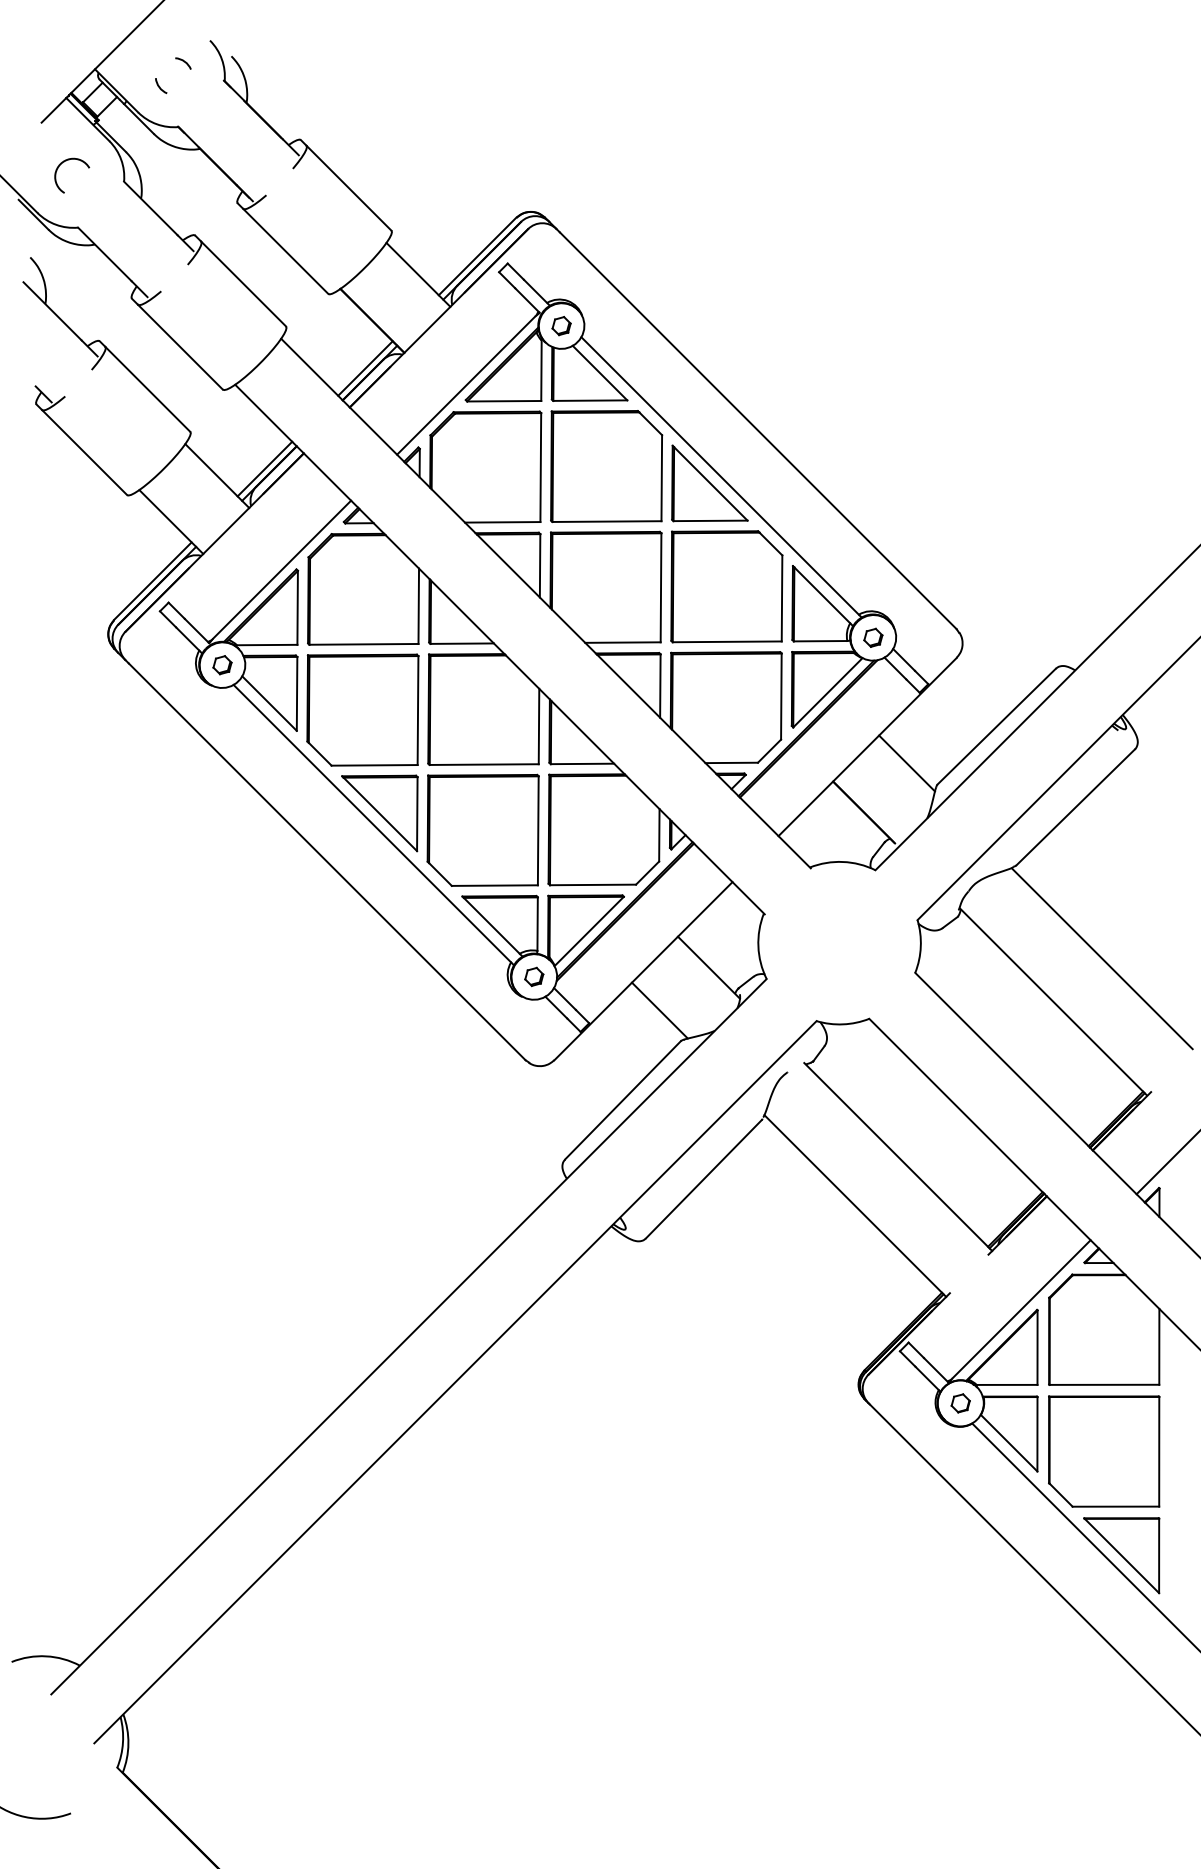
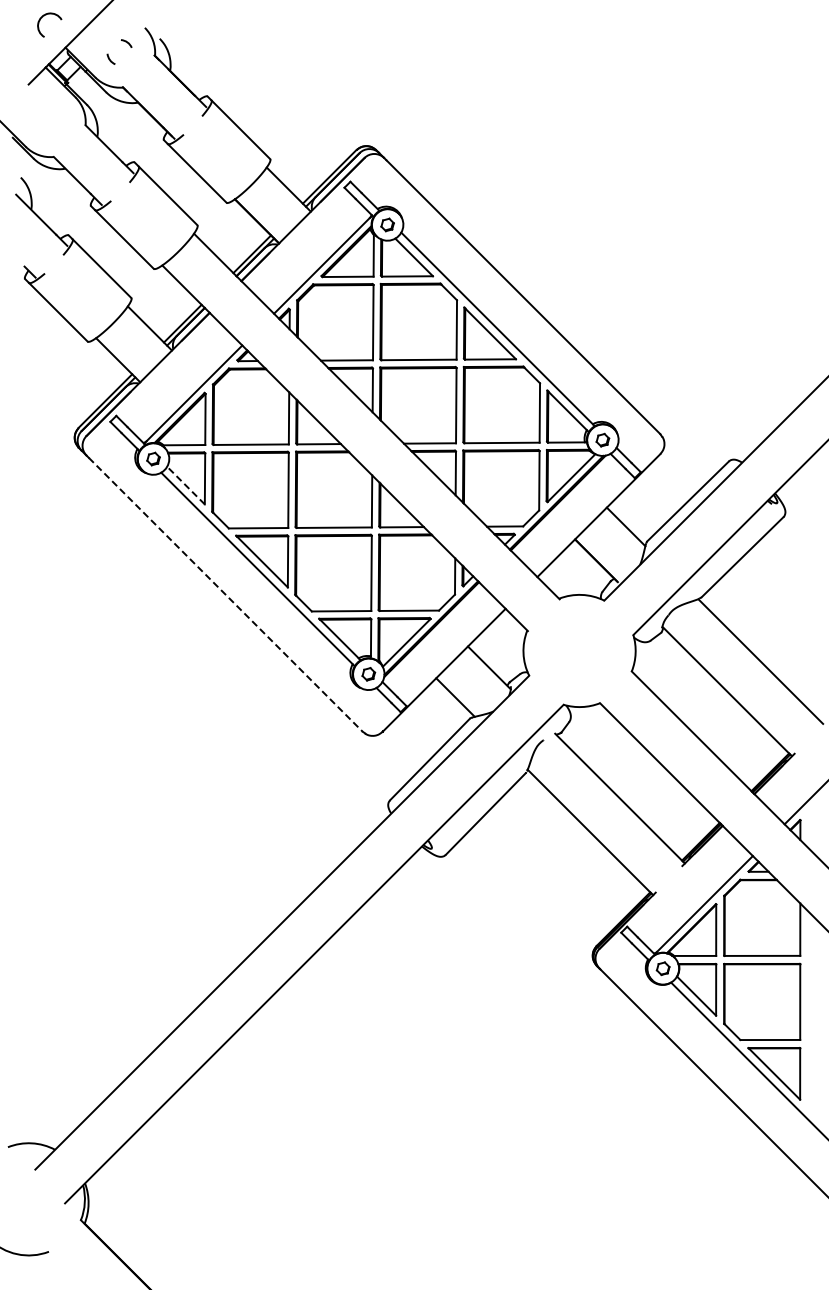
arc: (64, 163) -> (44, 16), moved
line: (270, 703) -> (186, 485), solid -> dashed
line: (326, 861) -> (225, 594), solid -> dashed

